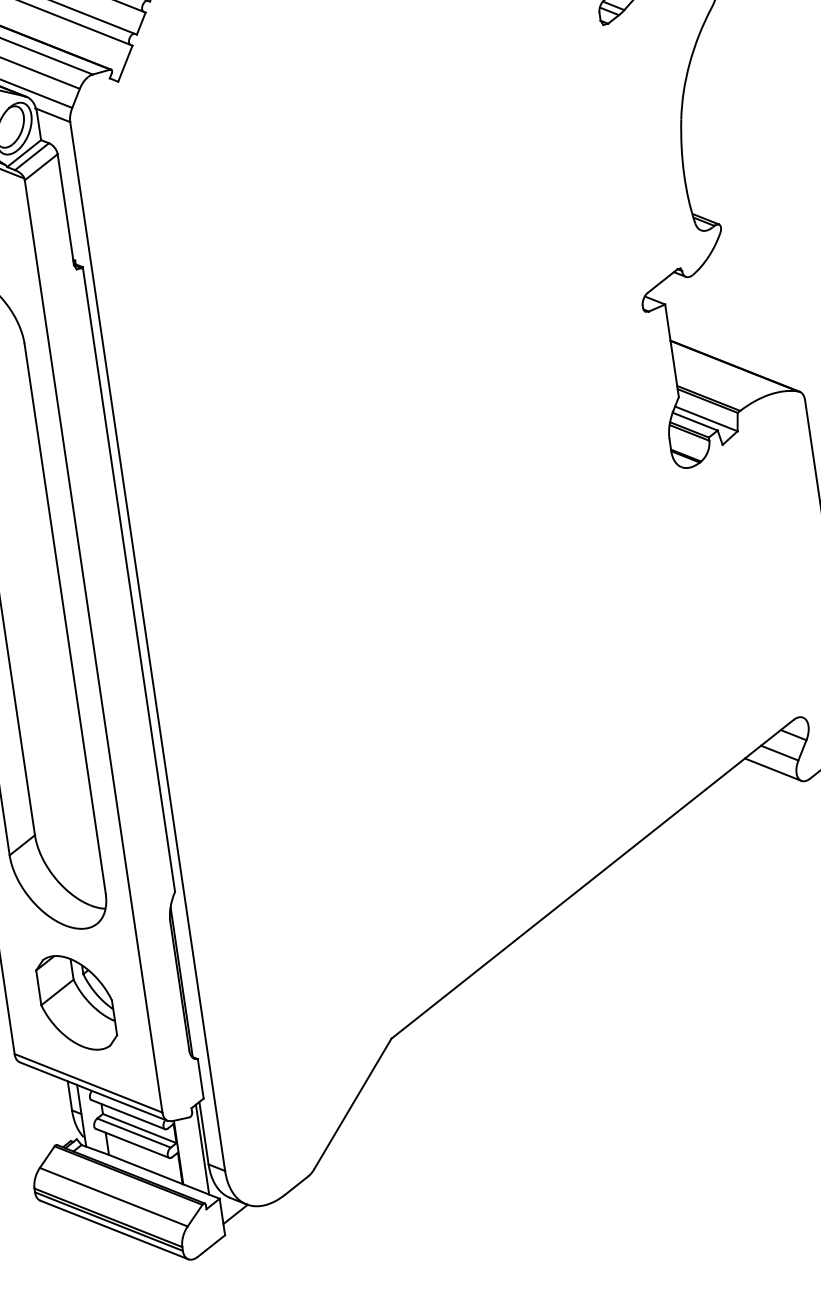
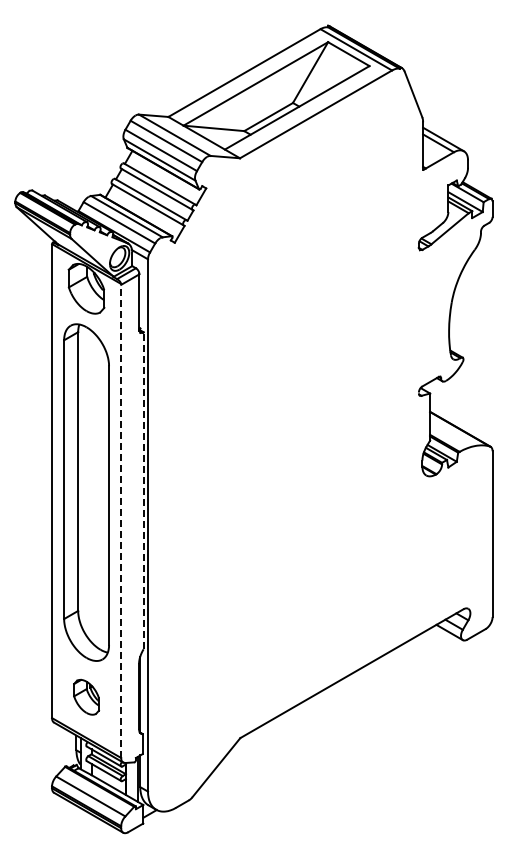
line: (128, 578) -> (143, 490), solid -> dashed
line: (94, 646) -> (121, 521), solid -> dashed
part: (76, 1003) -> (86, 697), size x0.7

